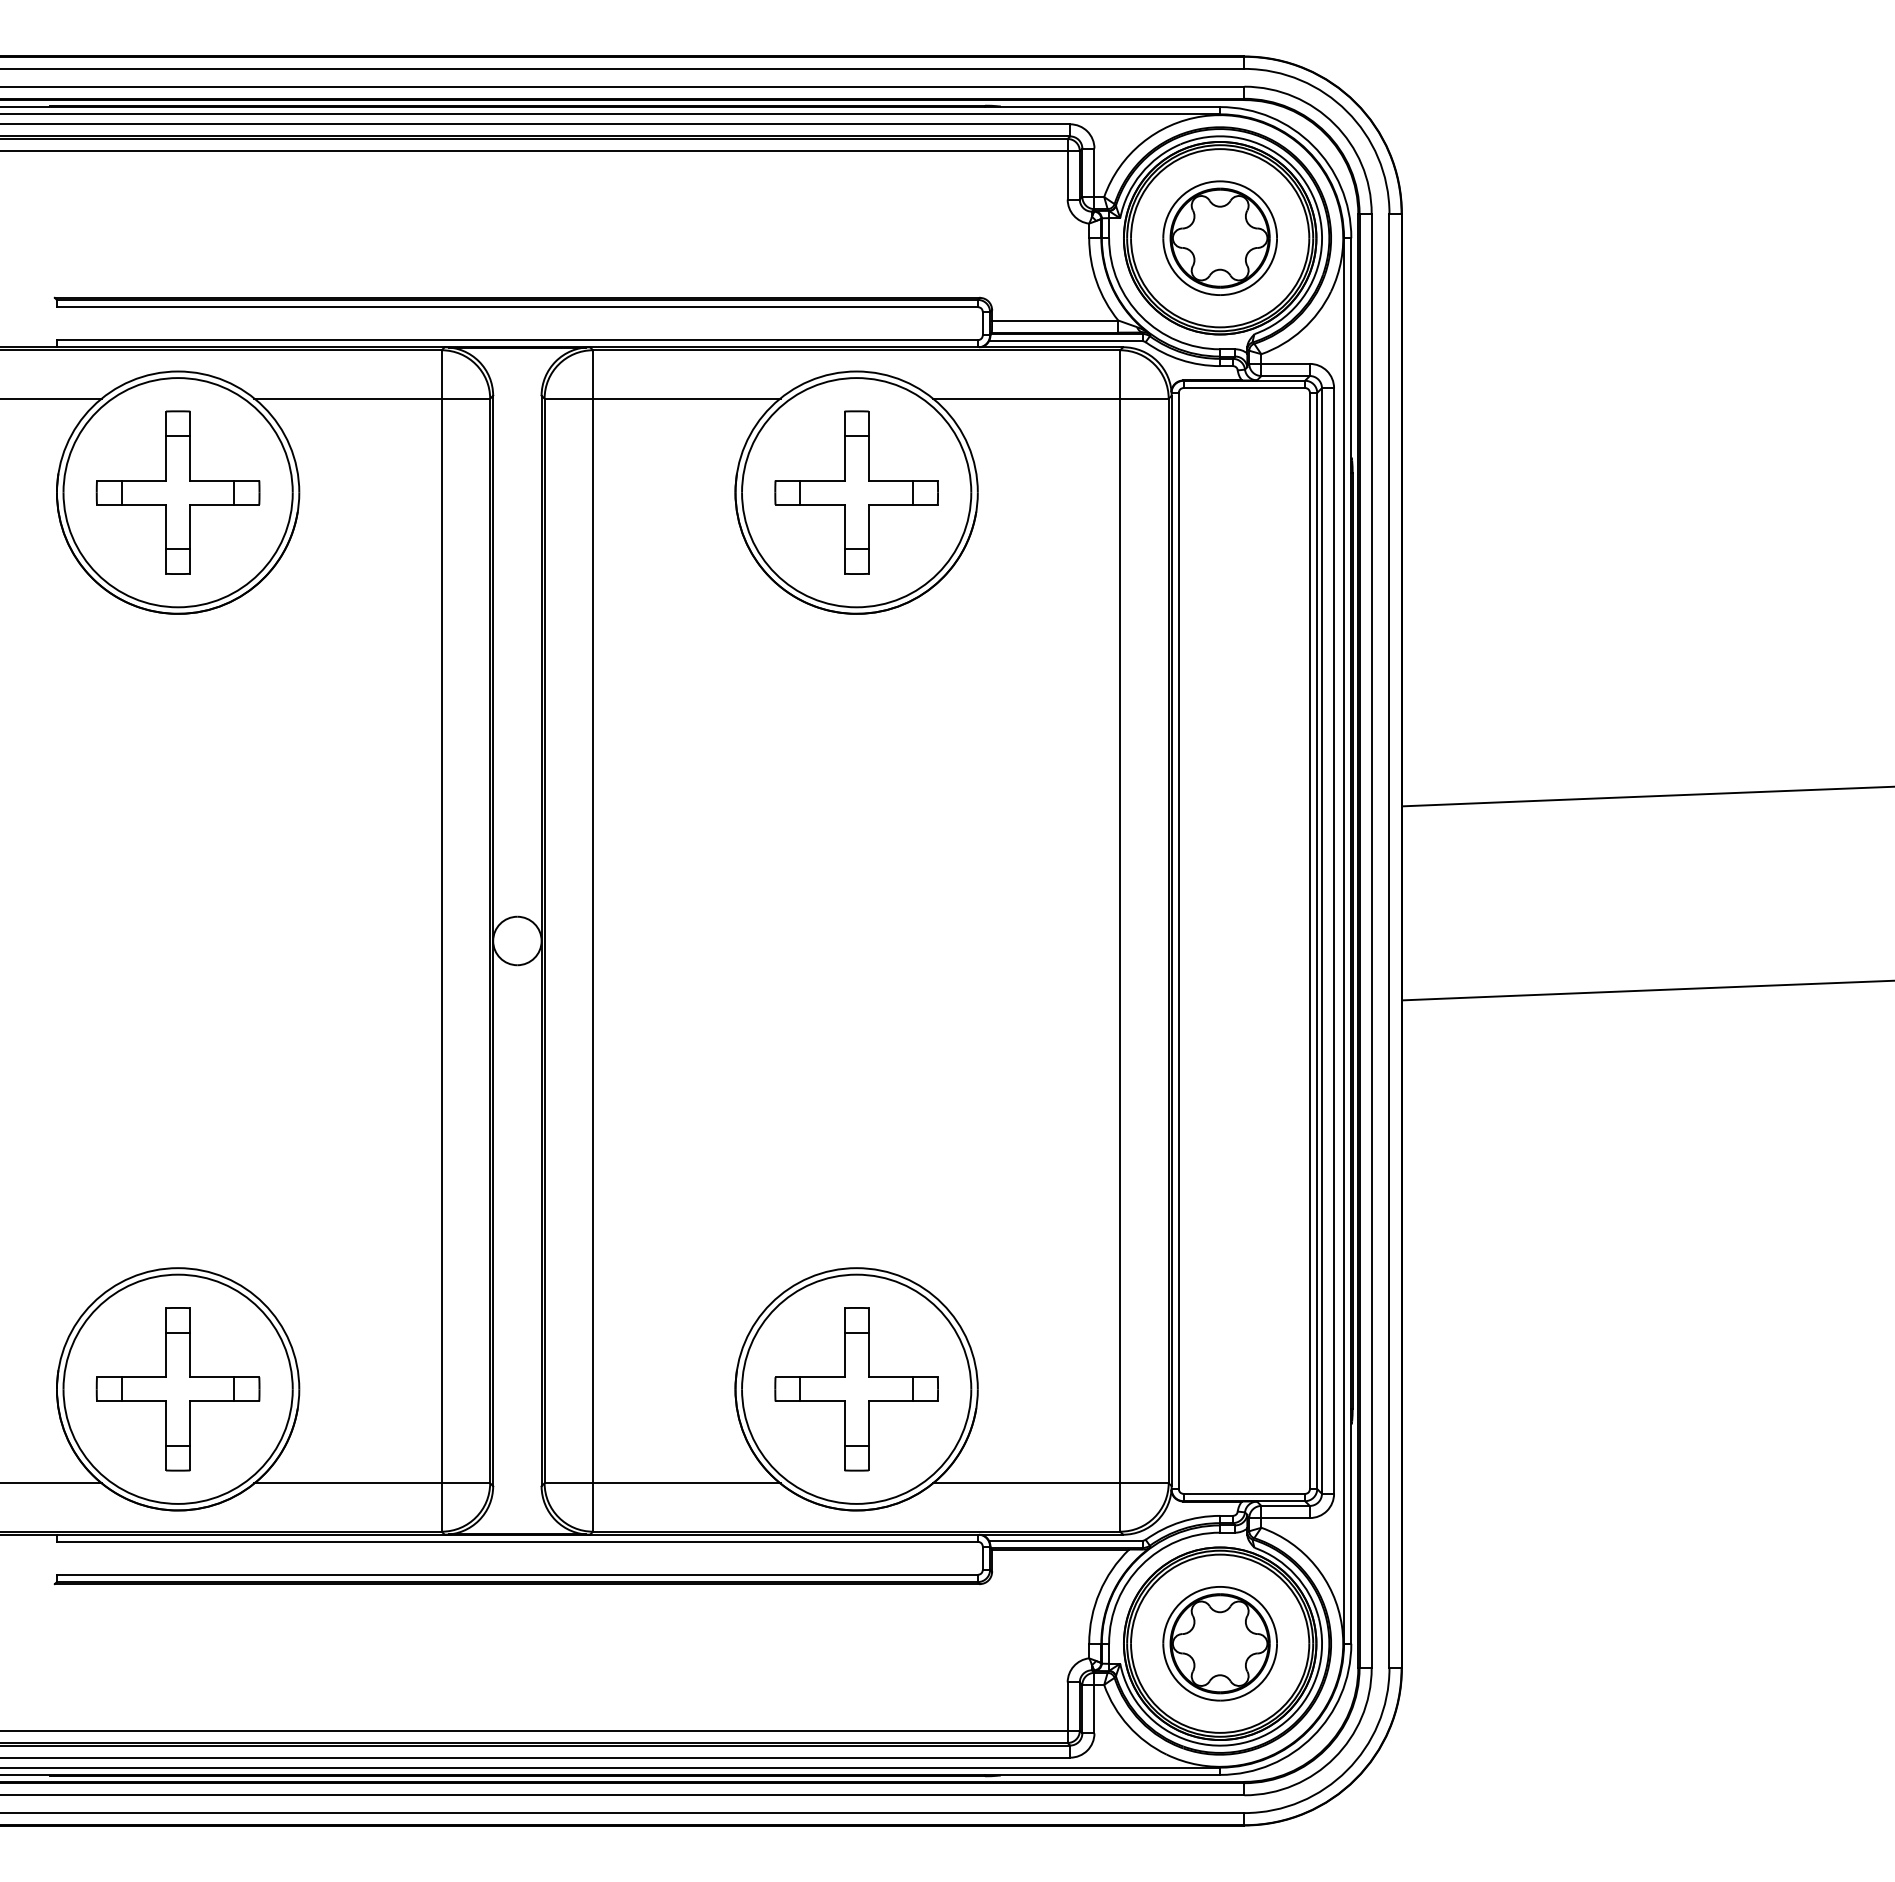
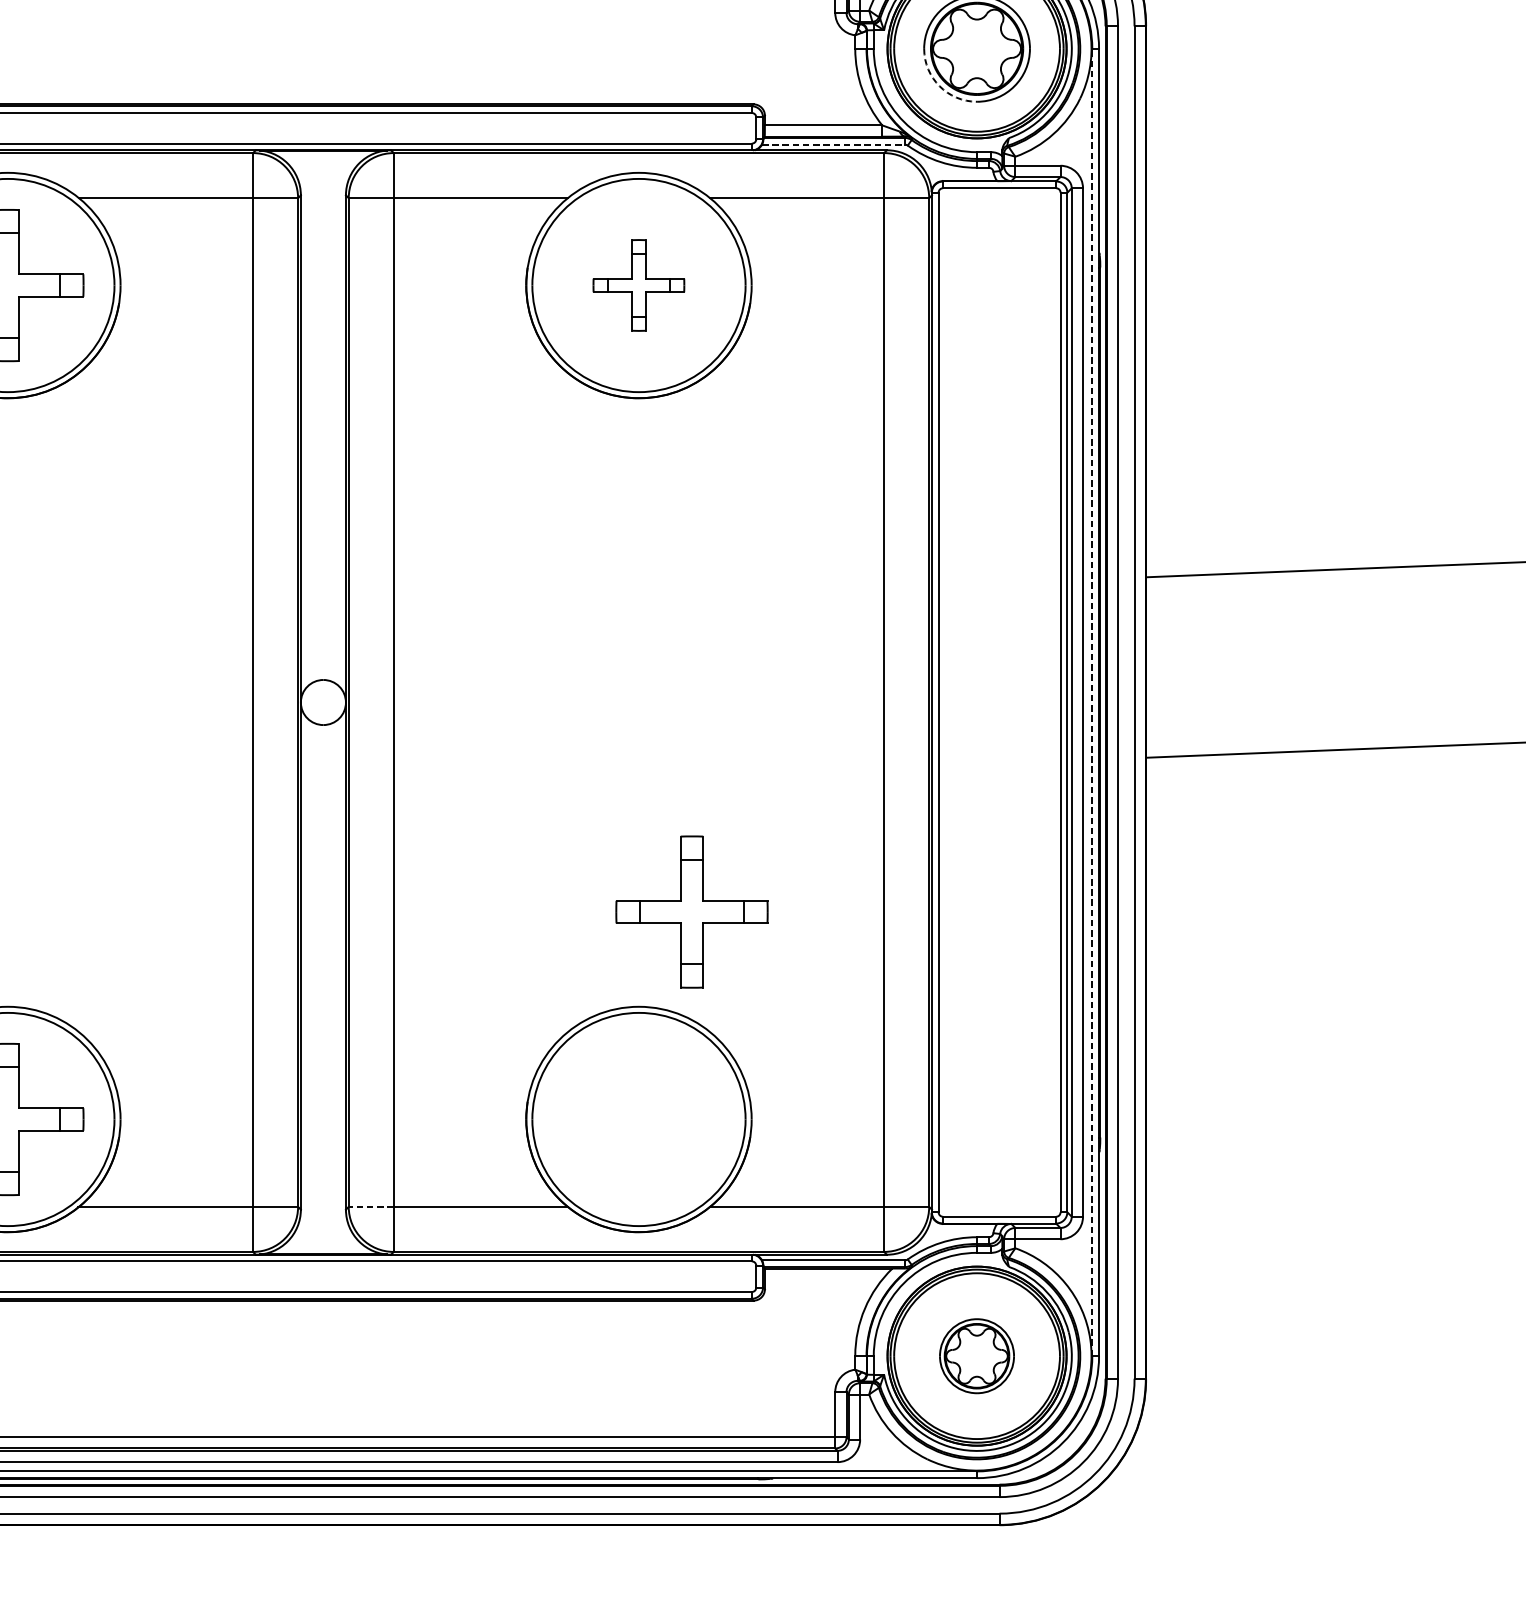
arc: (1179, 278) -> (939, 86), solid -> dashed
line: (1065, 341) -> (833, 144), solid -> dashed
part: (856, 492) -> (638, 285), size x0.6
line: (1344, 941) -> (1092, 702), solid -> dashed
part: (856, 1389) -> (691, 912), moved
line: (568, 1483) -> (370, 1207), solid -> dashed
part: (1219, 1643) -> (976, 1355), size x0.7

